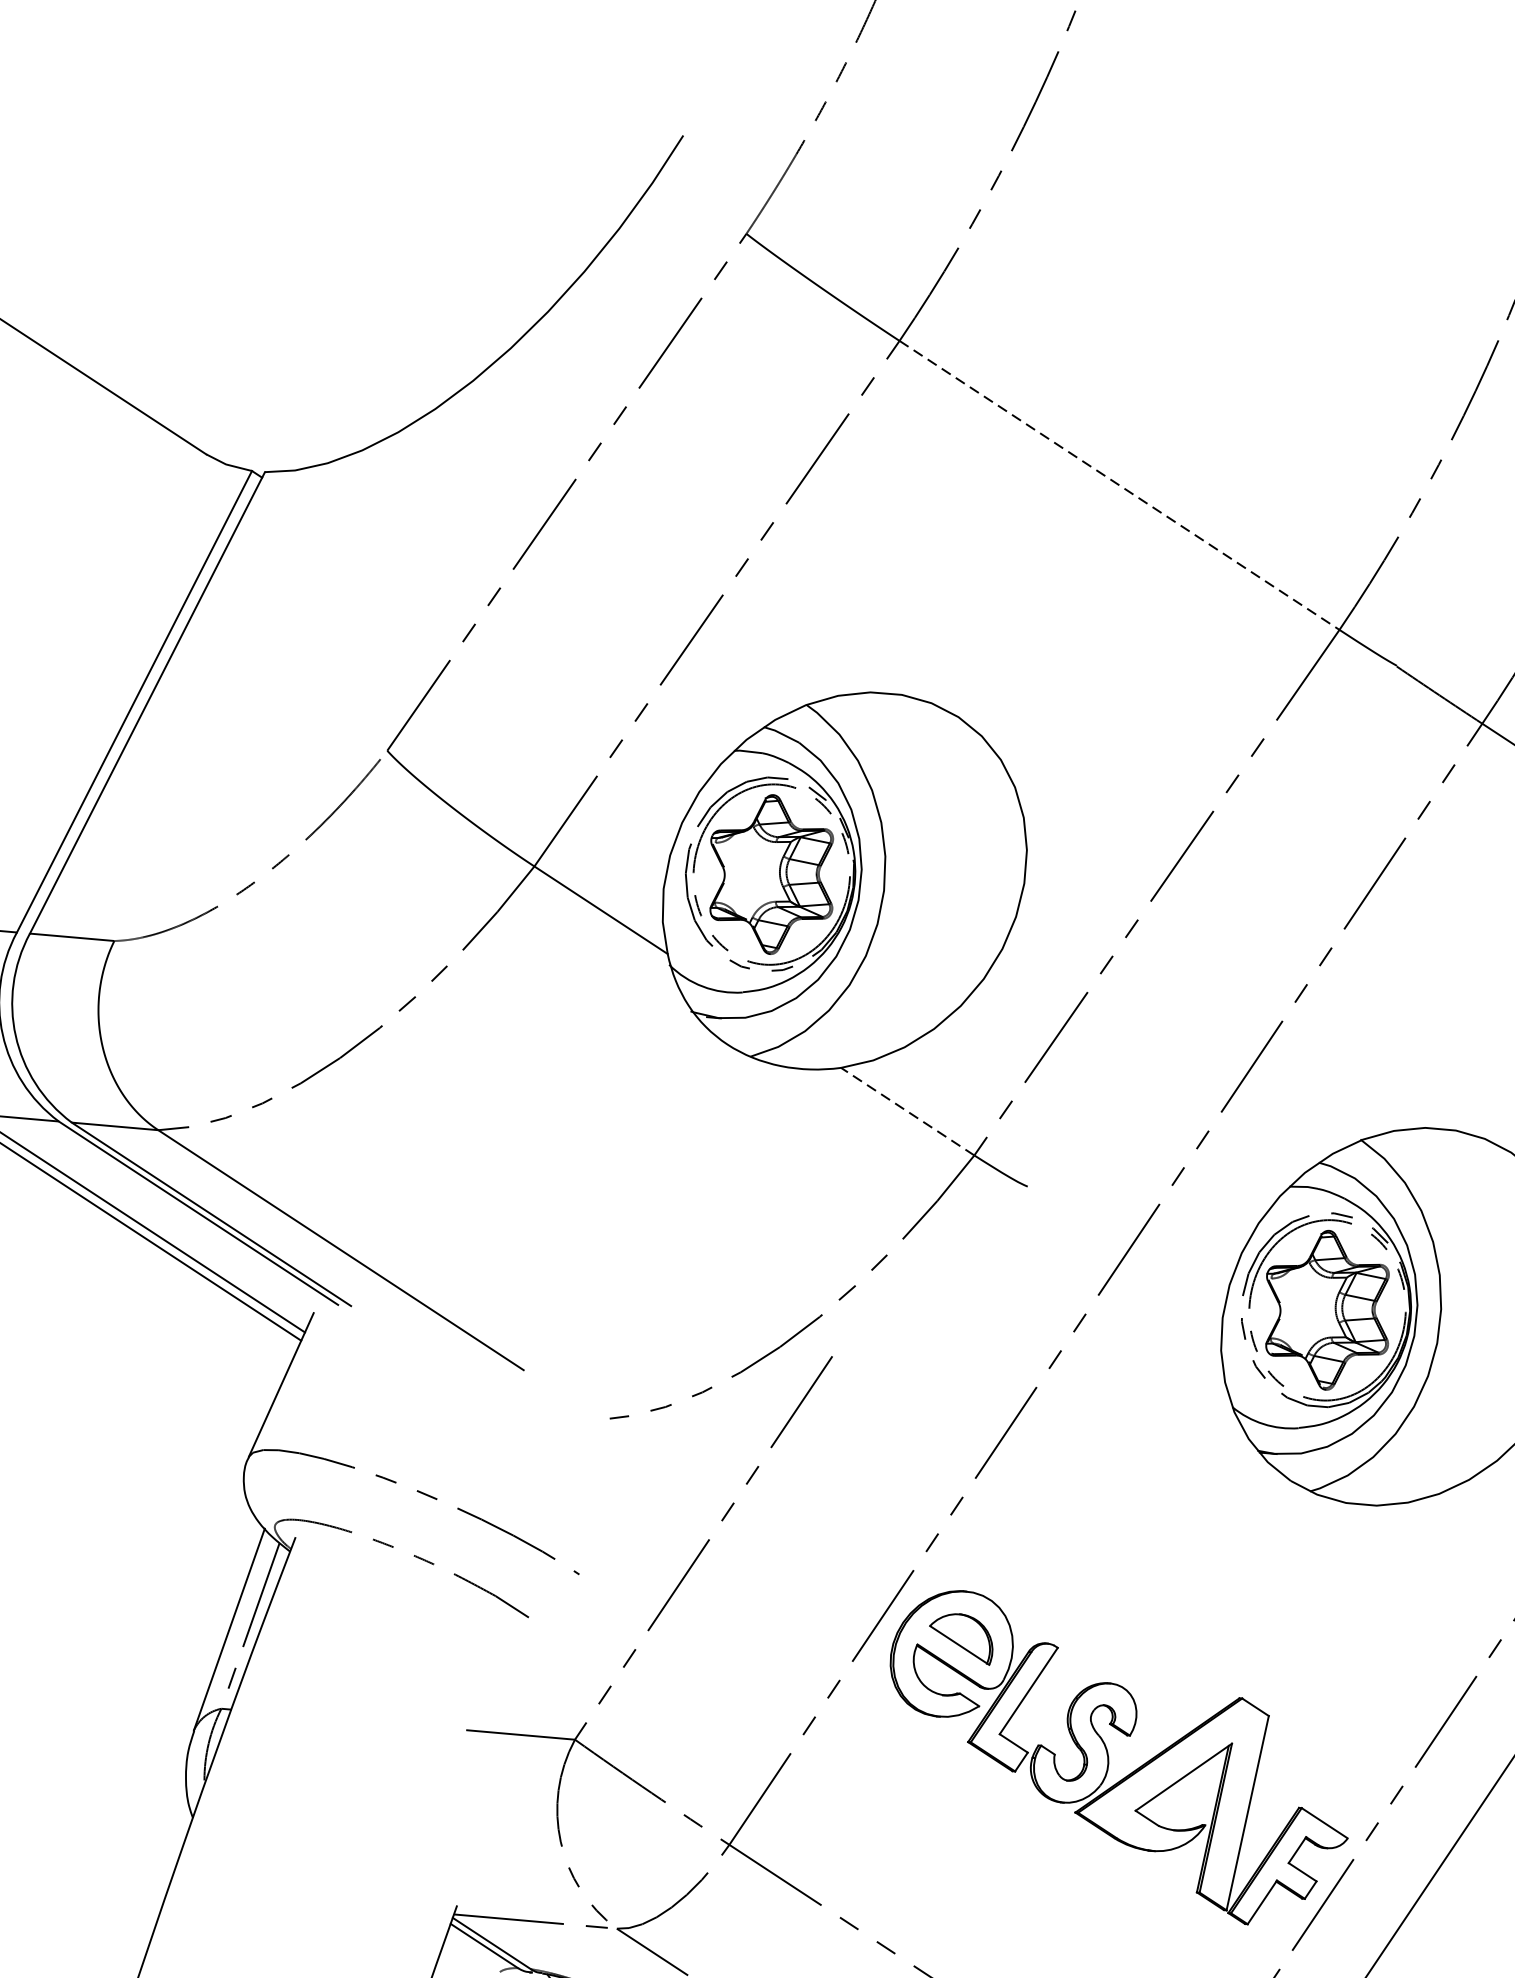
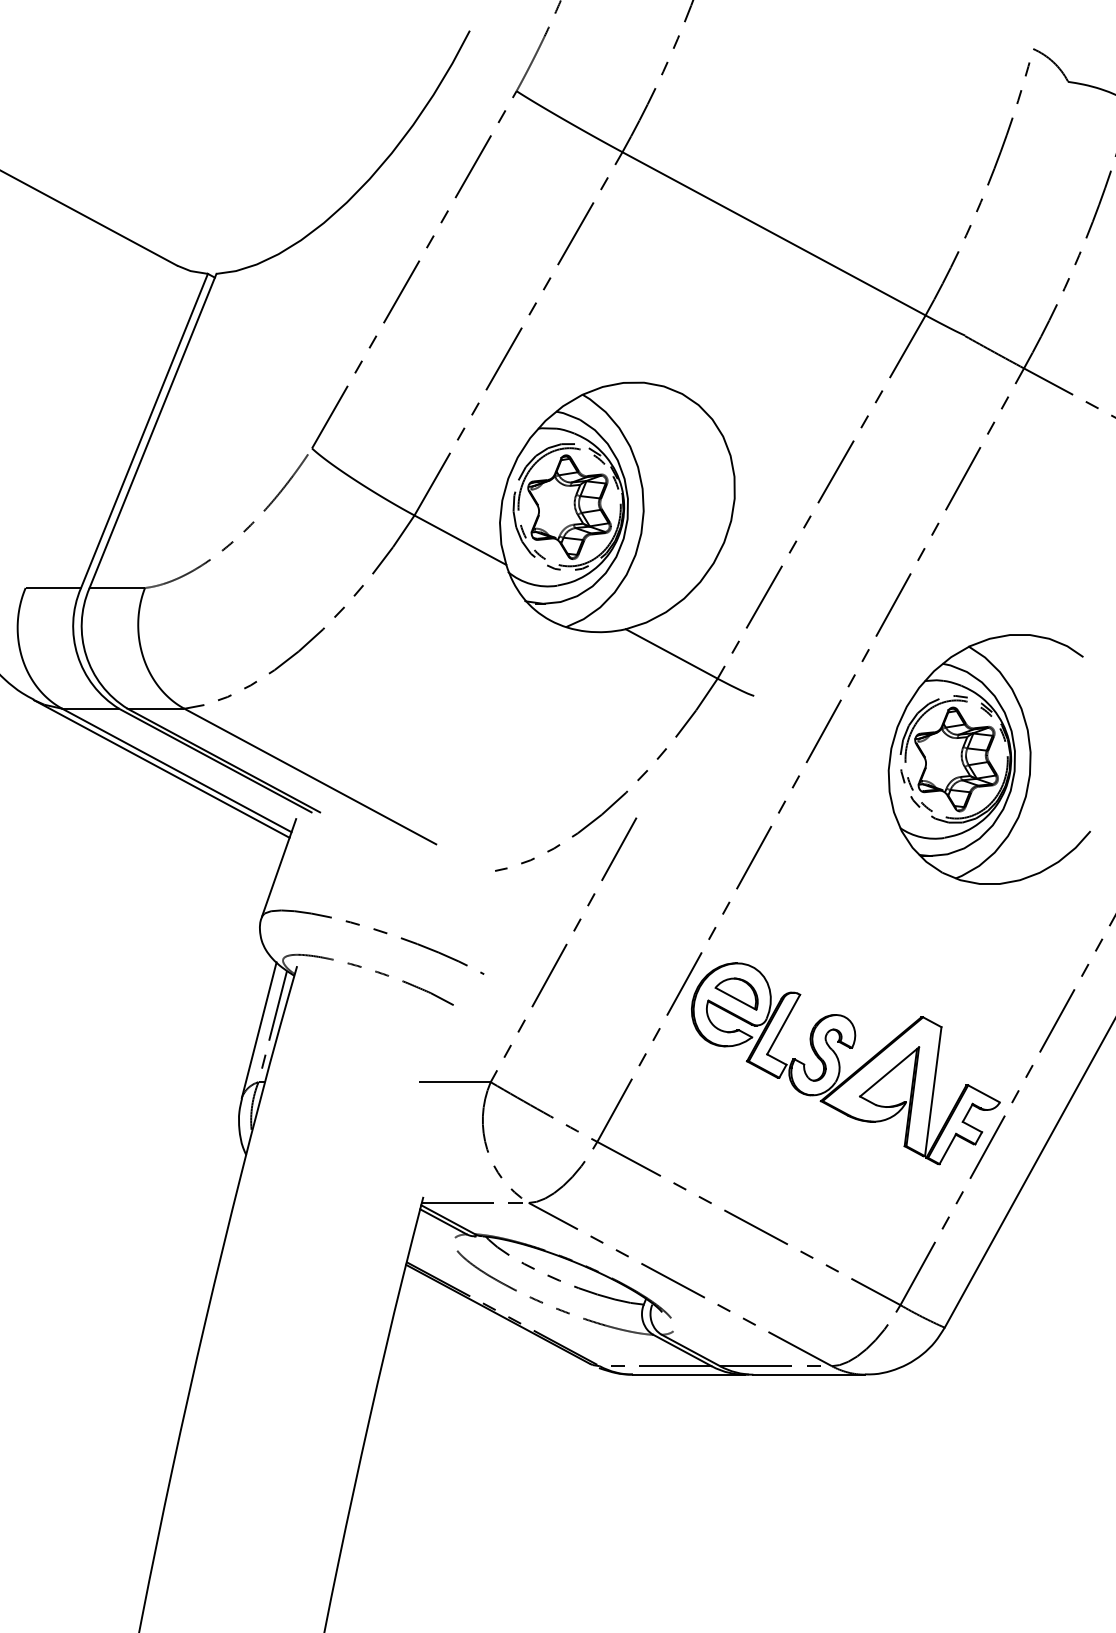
line: (1120, 486) -> (774, 234), dashed -> solid
line: (907, 1110) -> (671, 653), dashed -> solid

